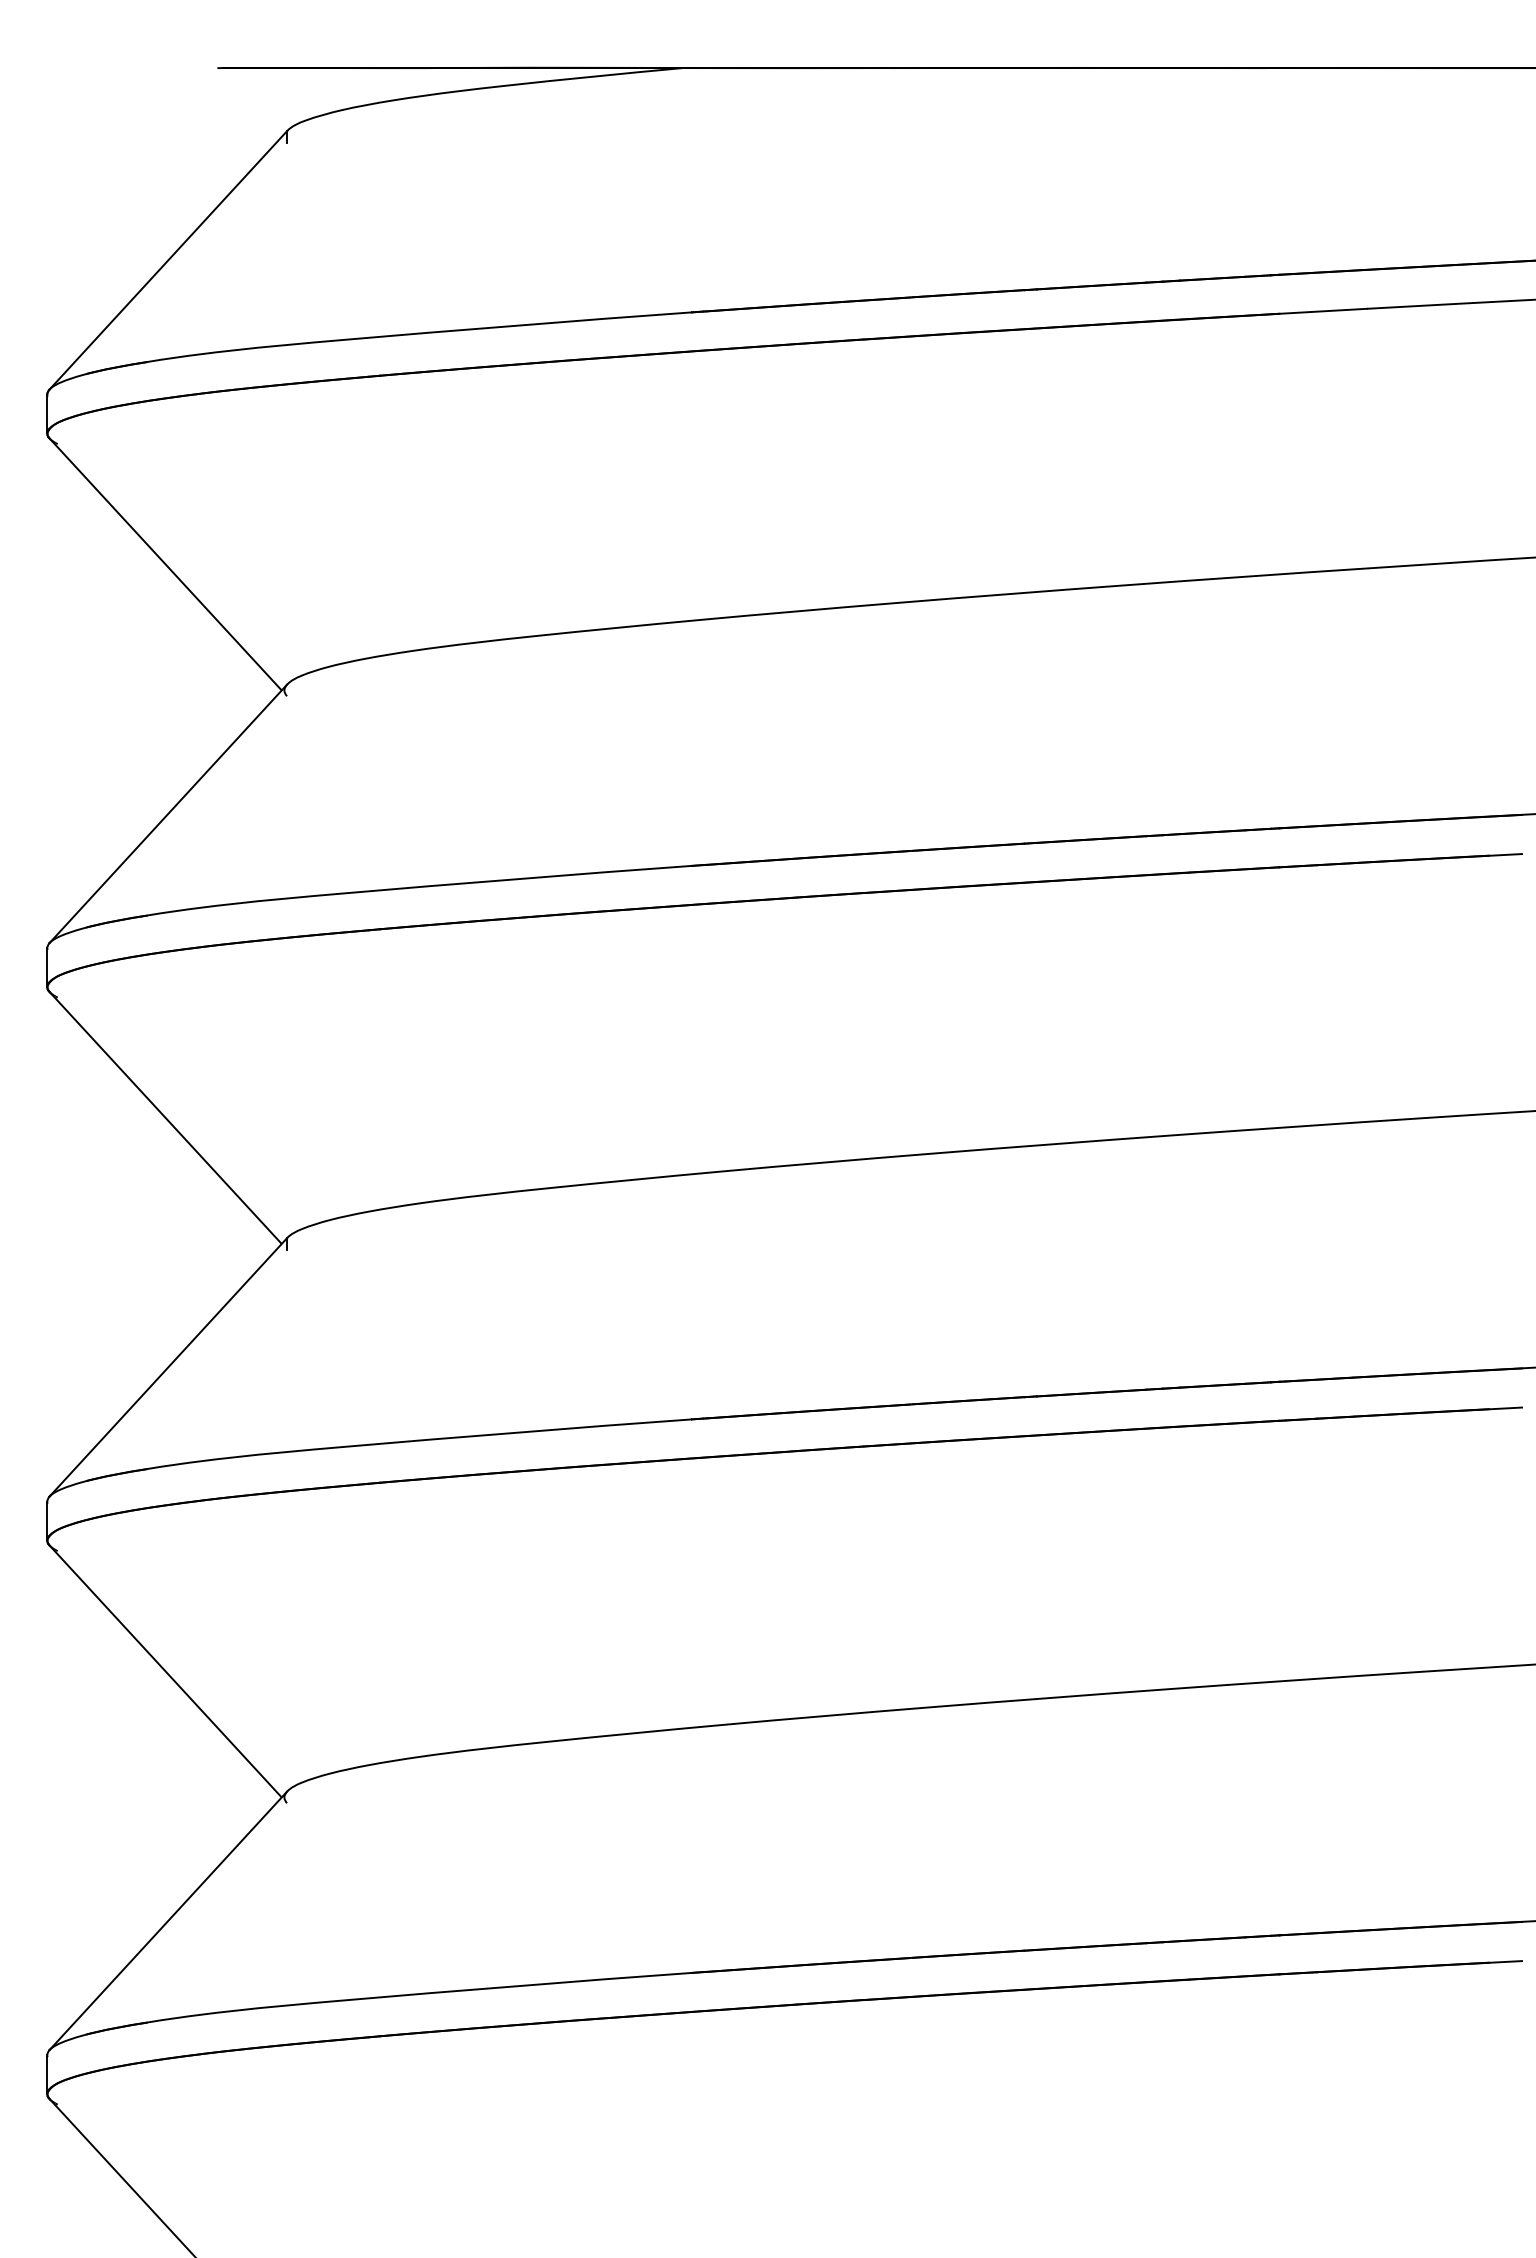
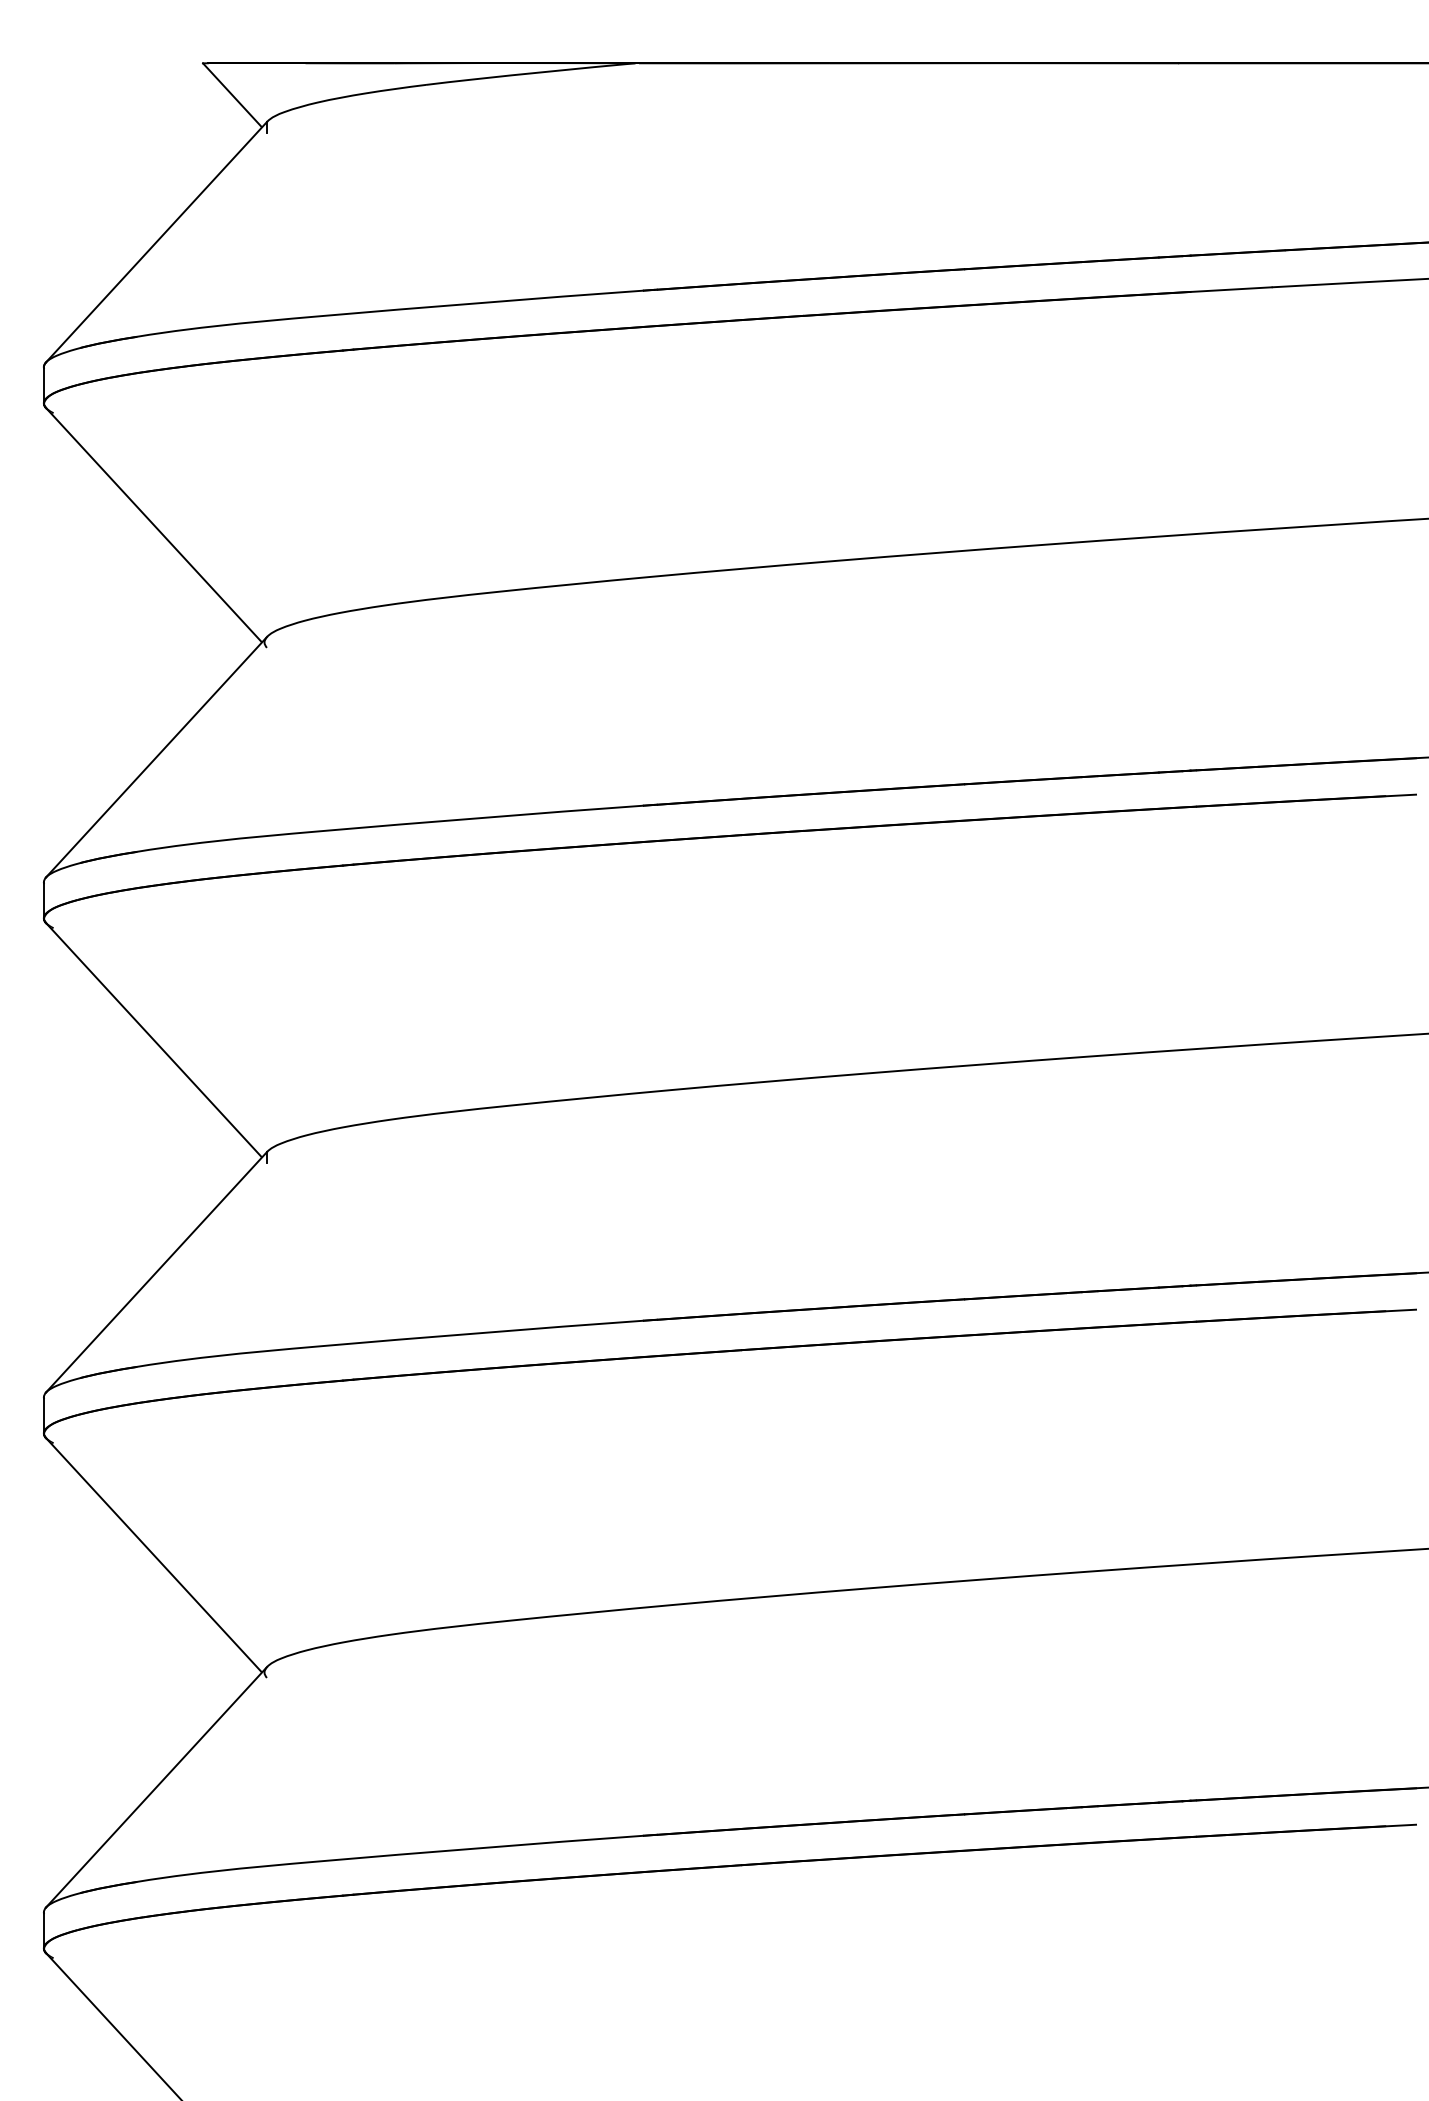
line: (249, 102) -> (232, 95), added

